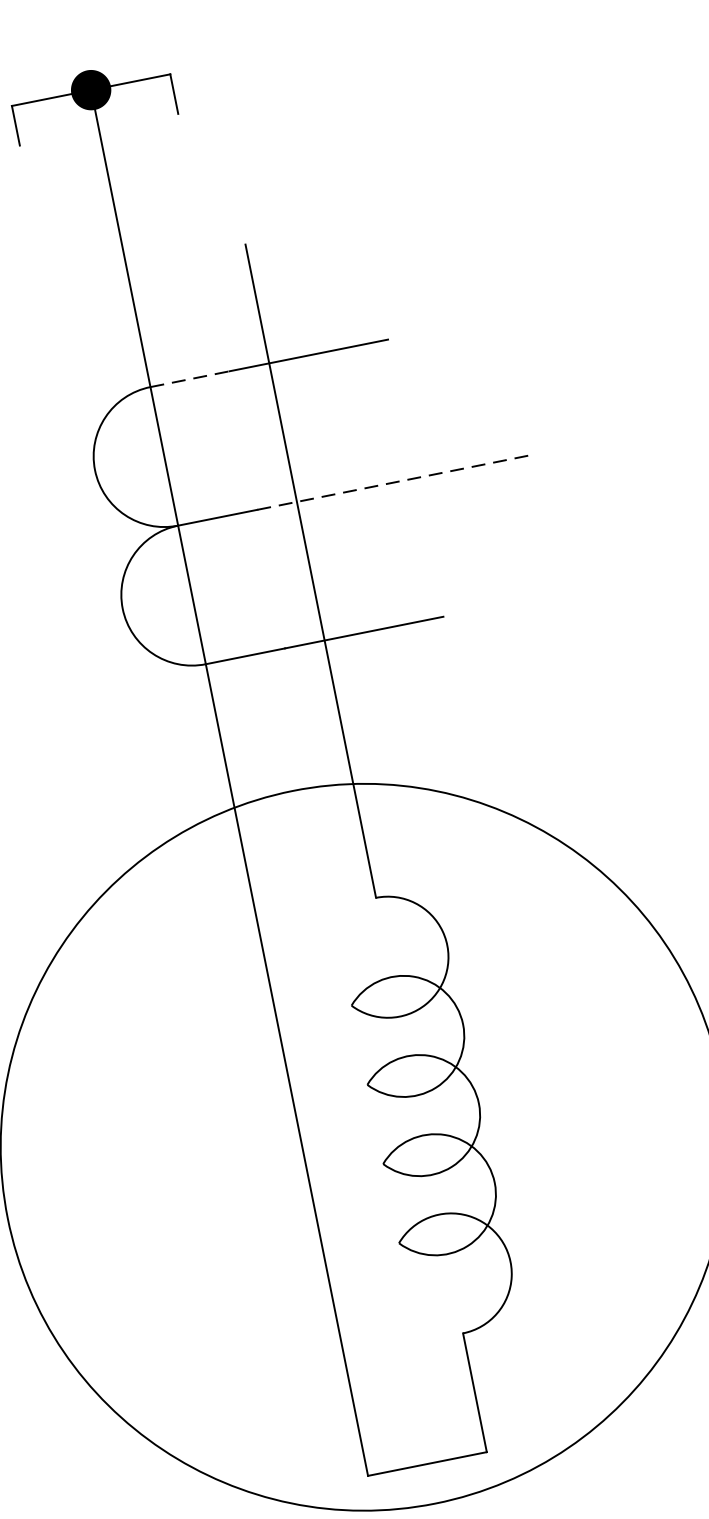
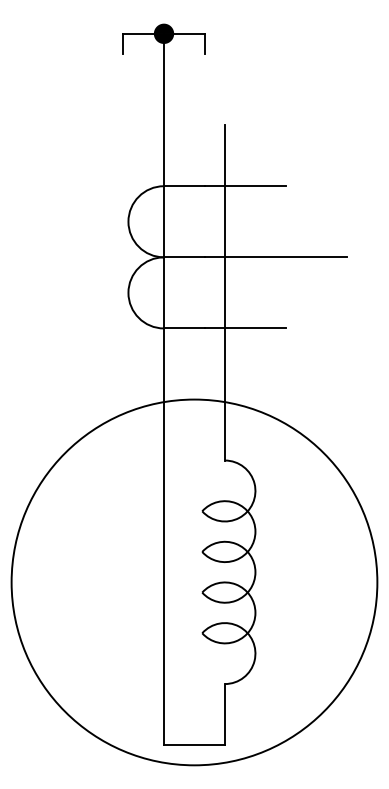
line: (190, 379) -> (184, 186), dashed -> solid
line: (397, 482) -> (276, 257), dashed -> solid

